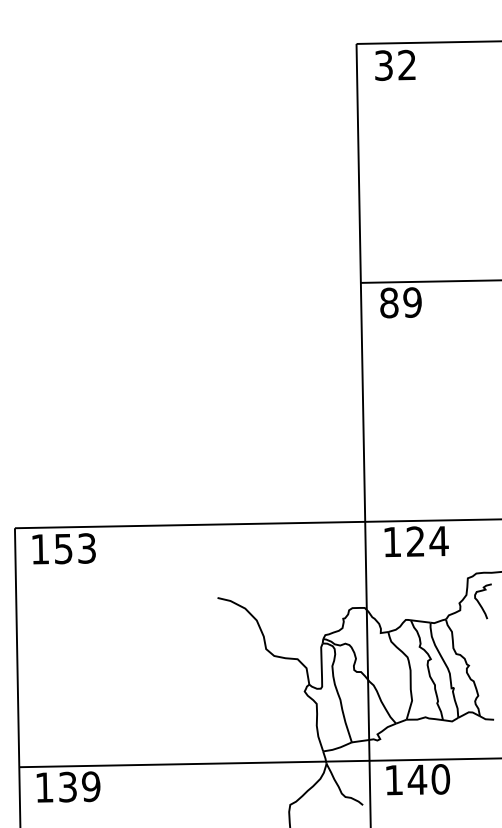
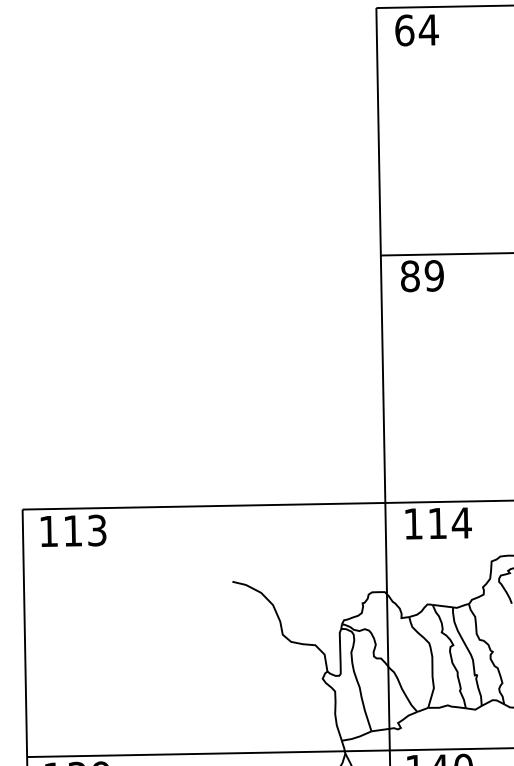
text: (395, 65) -> (416, 30), 32 -> 64
text: (415, 541) -> (437, 523), 124 -> 114
text: (63, 549) -> (72, 531), 153 -> 113

